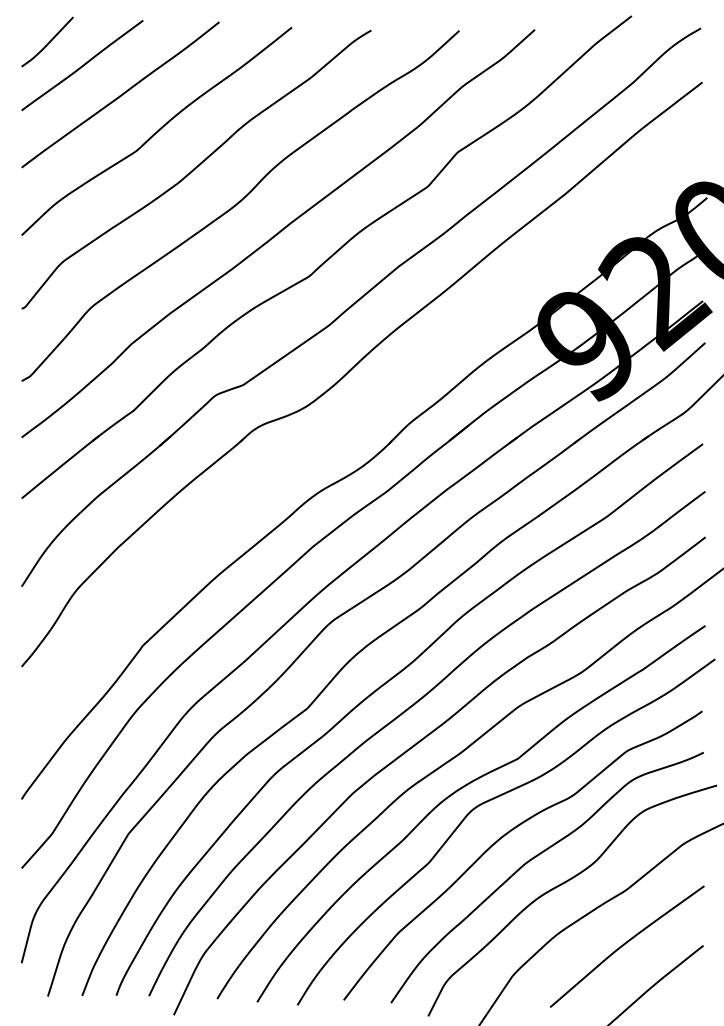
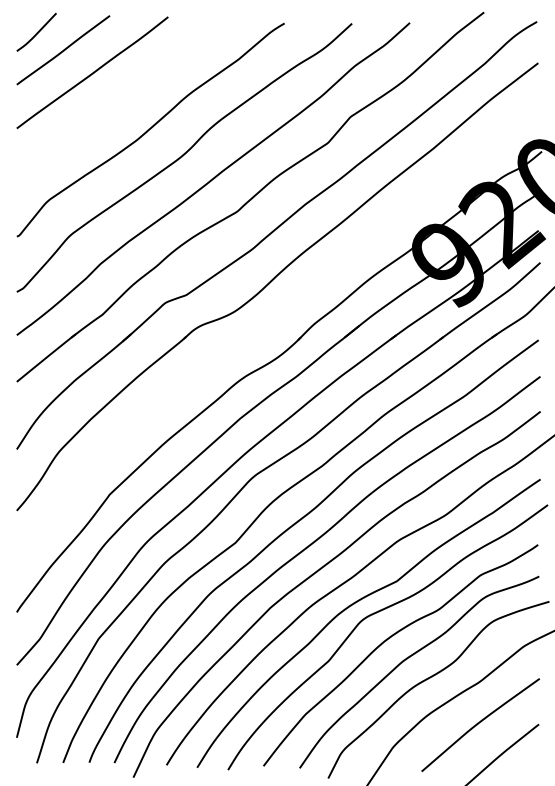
curve: (156, 131) -> (120, 100), removed

